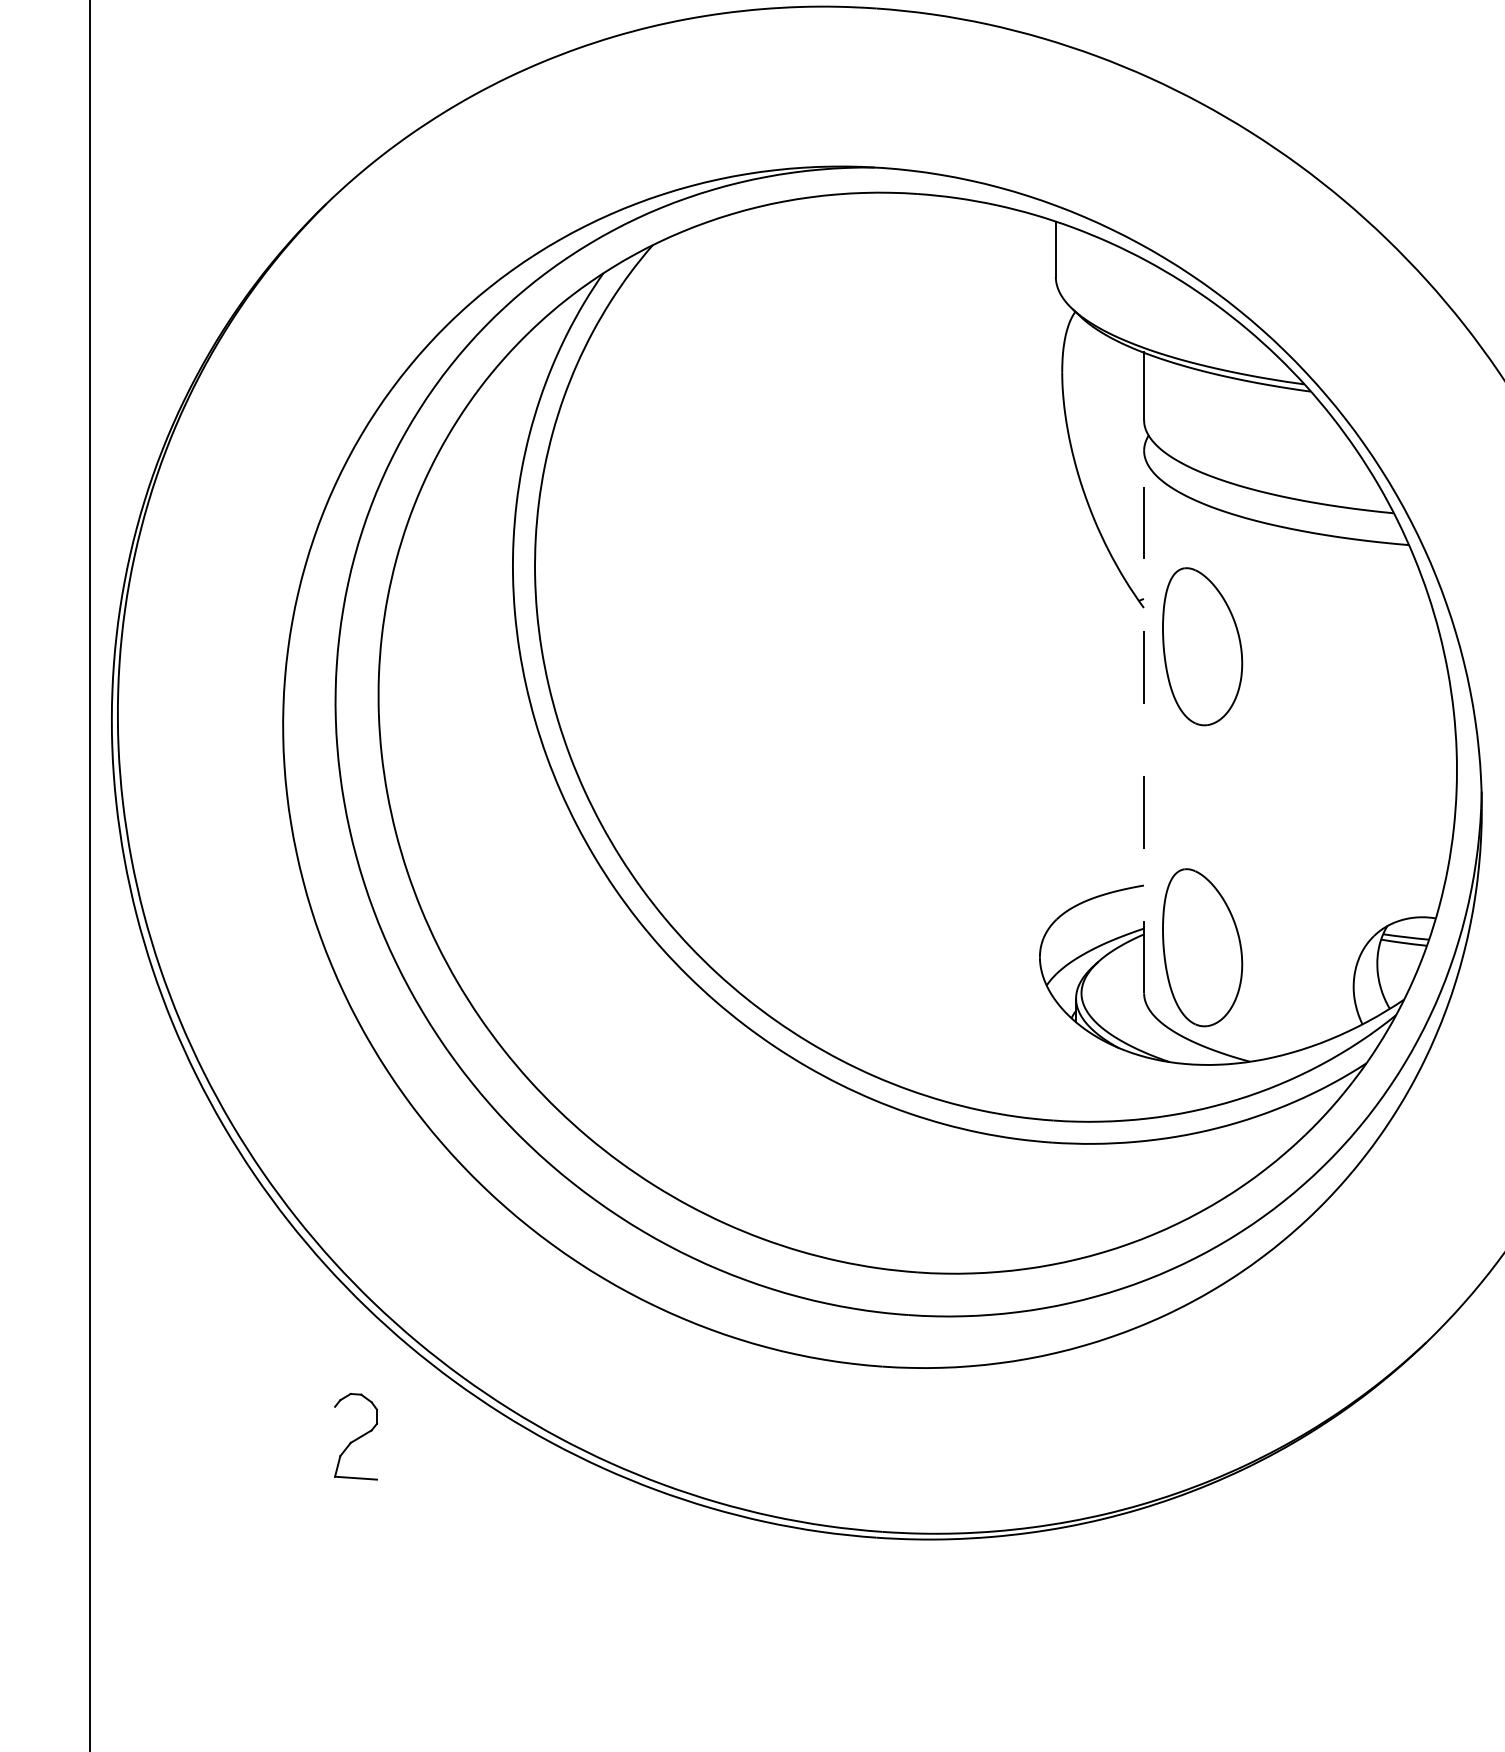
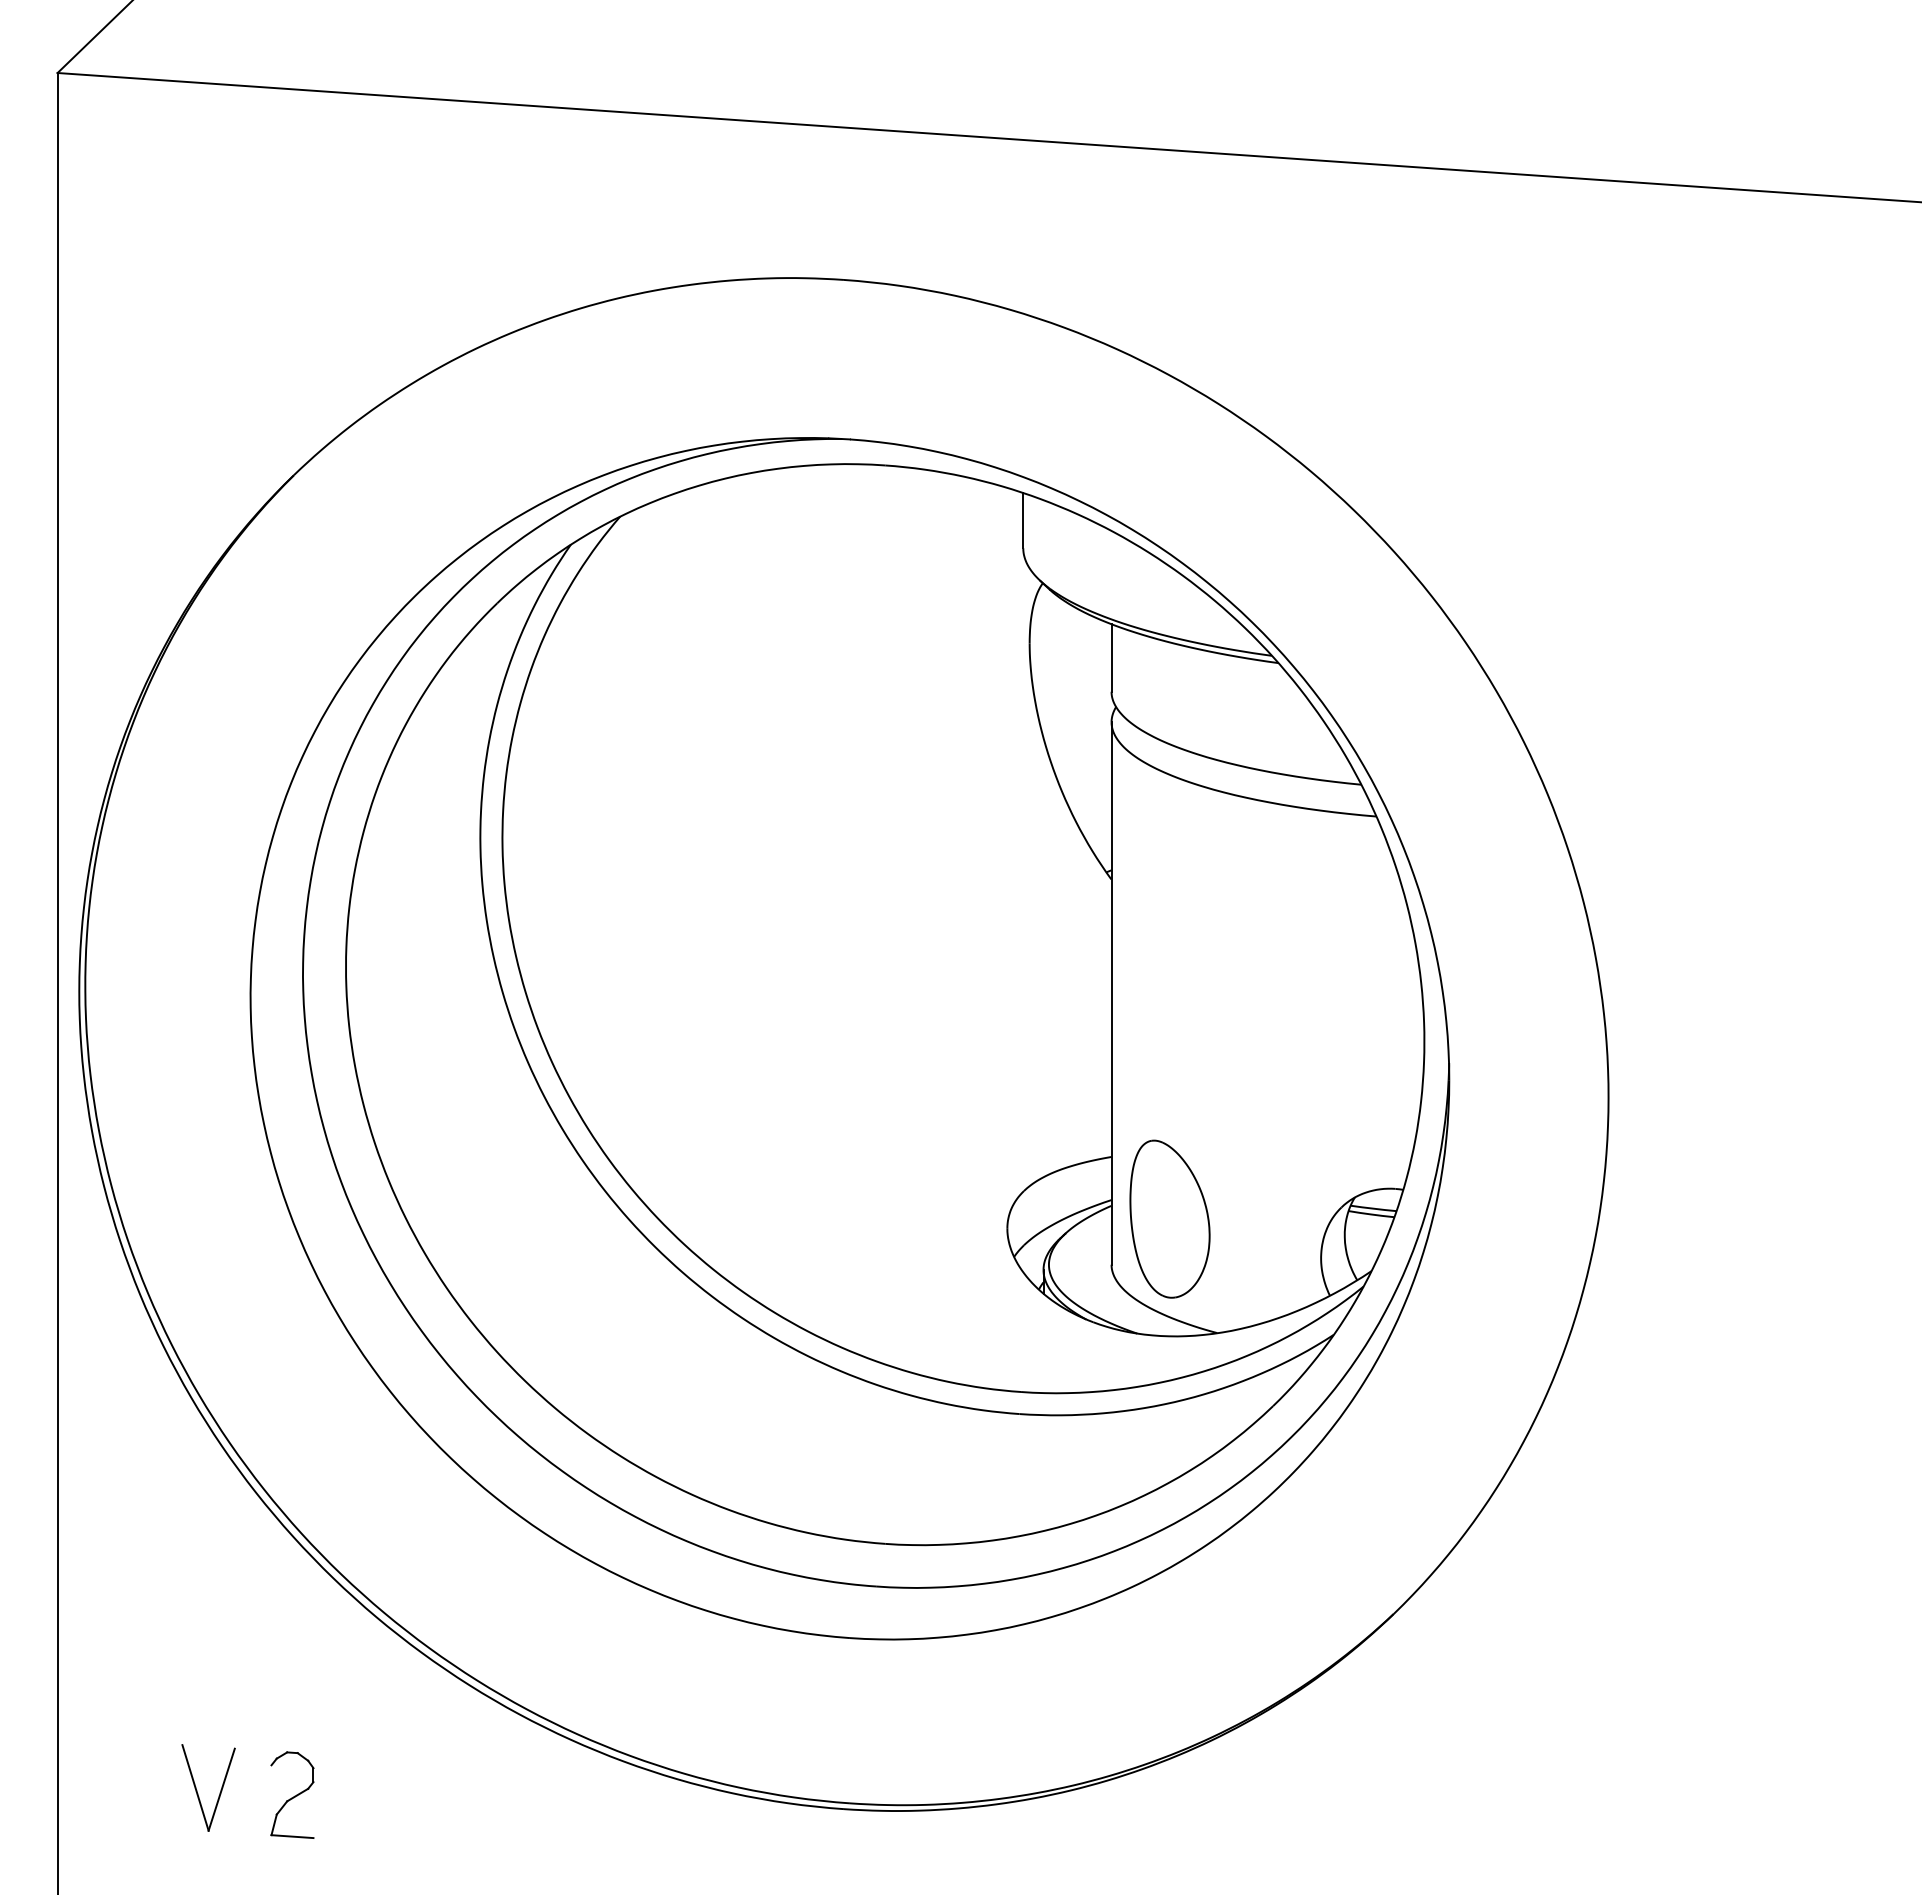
part: (1202, 646) -> (1169, 917), removed
line: (1144, 721) -> (1111, 992), dashed -> solid
part: (356, 1436) -> (292, 1794), moved
part: (230, 1519) -> (197, 1790), added

